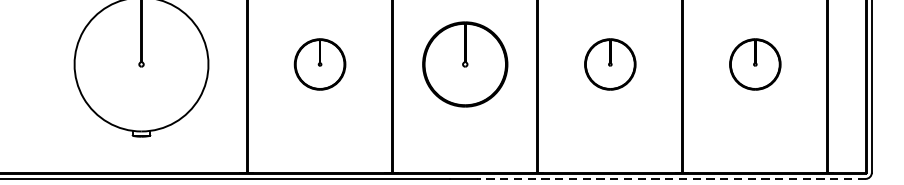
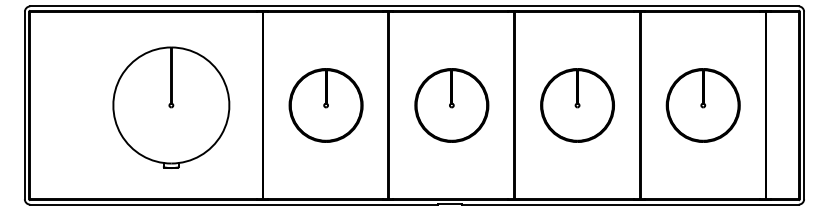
part: (319, 64) -> (325, 105), size x1.67
part: (610, 64) -> (577, 105), size x1.67
part: (754, 64) -> (702, 105), size x1.67
line: (671, 178) -> (630, 204), dashed -> solid

